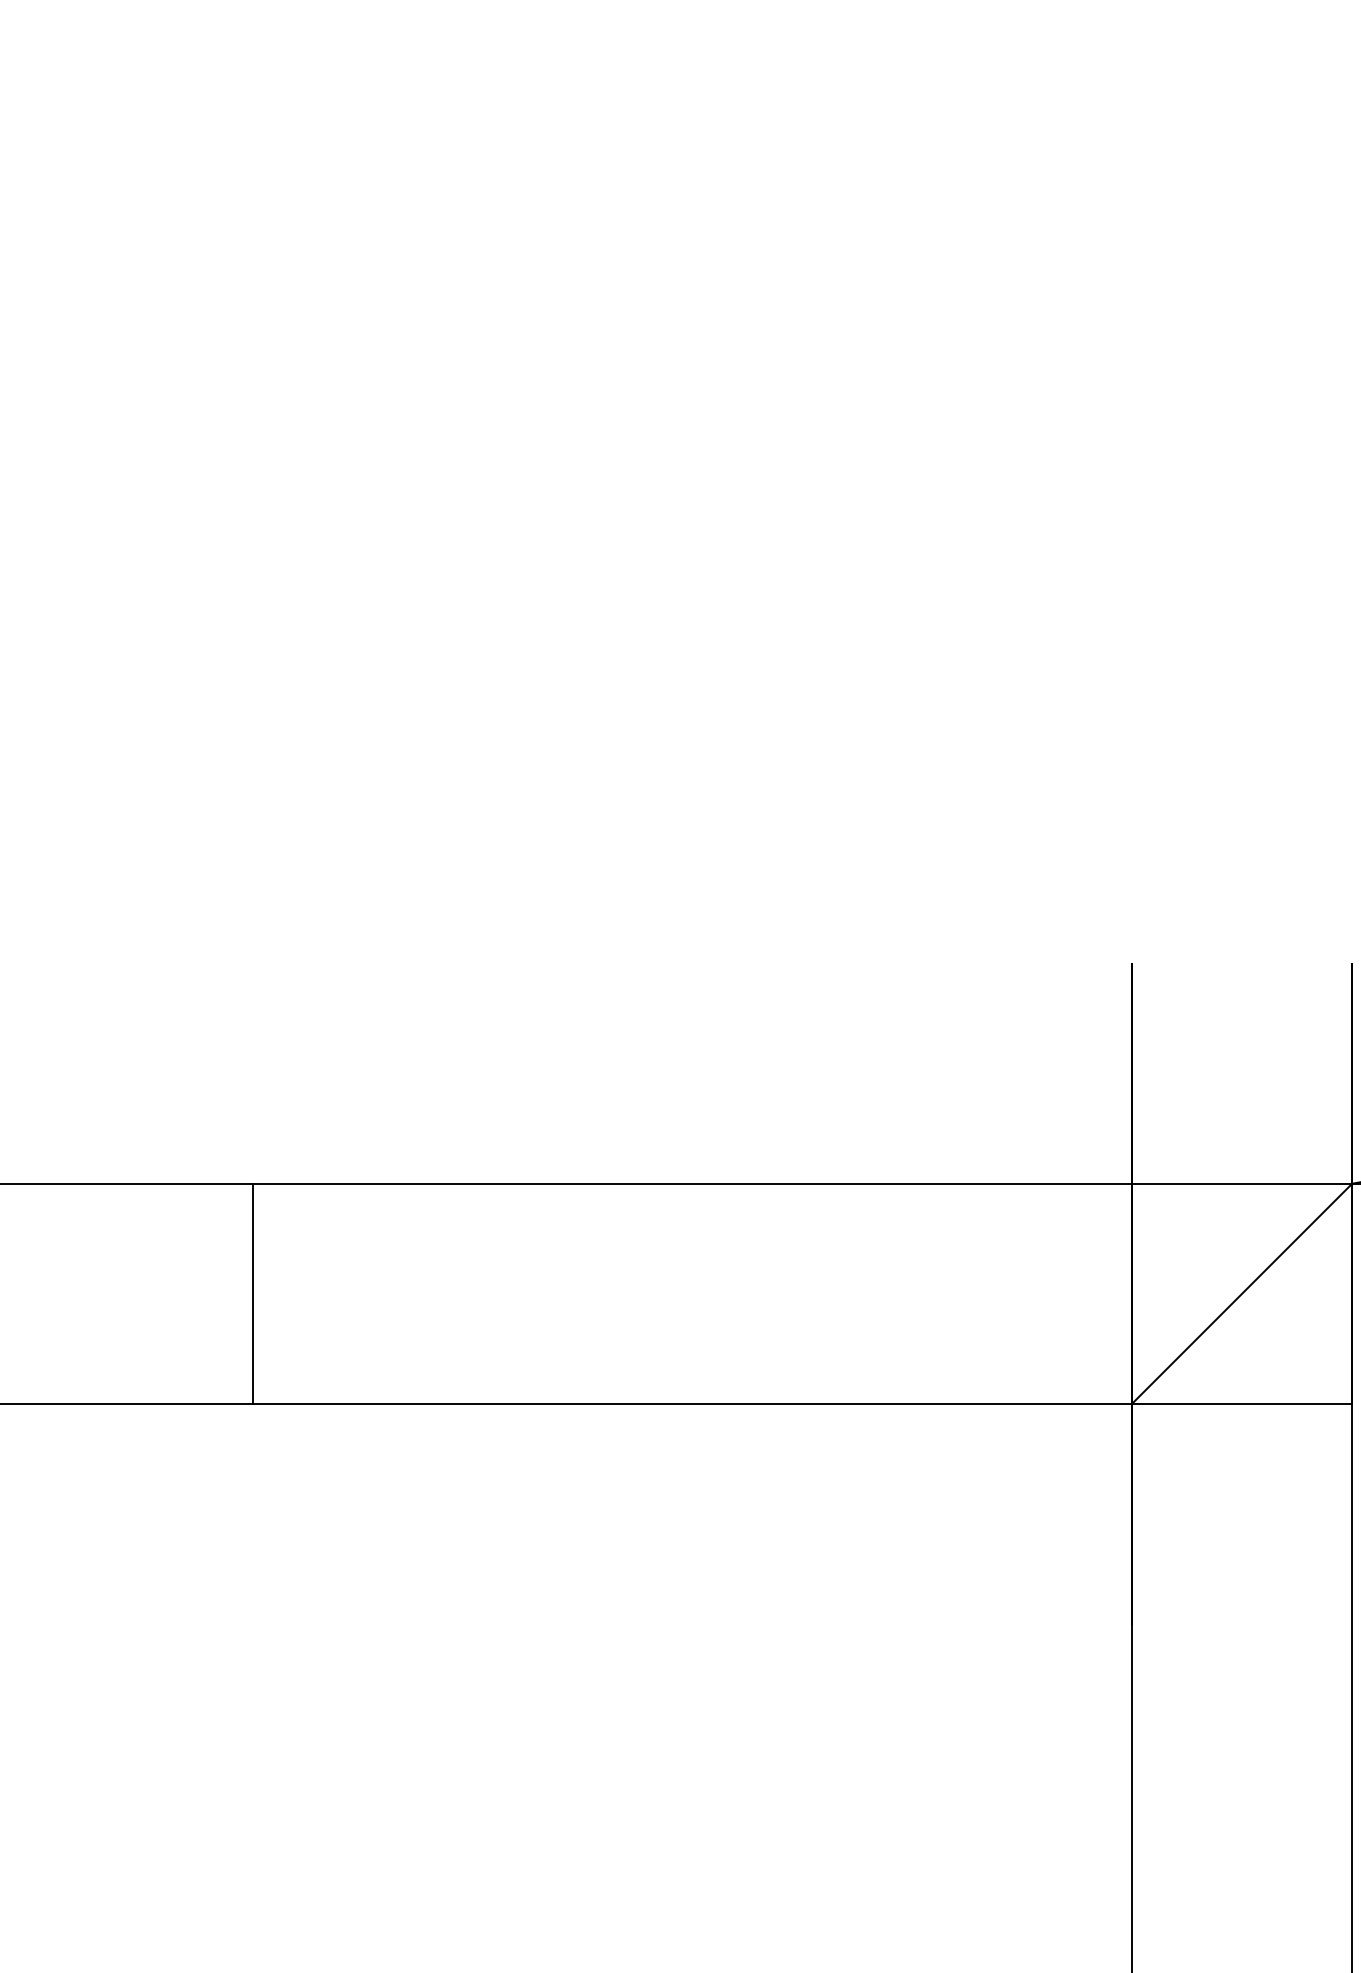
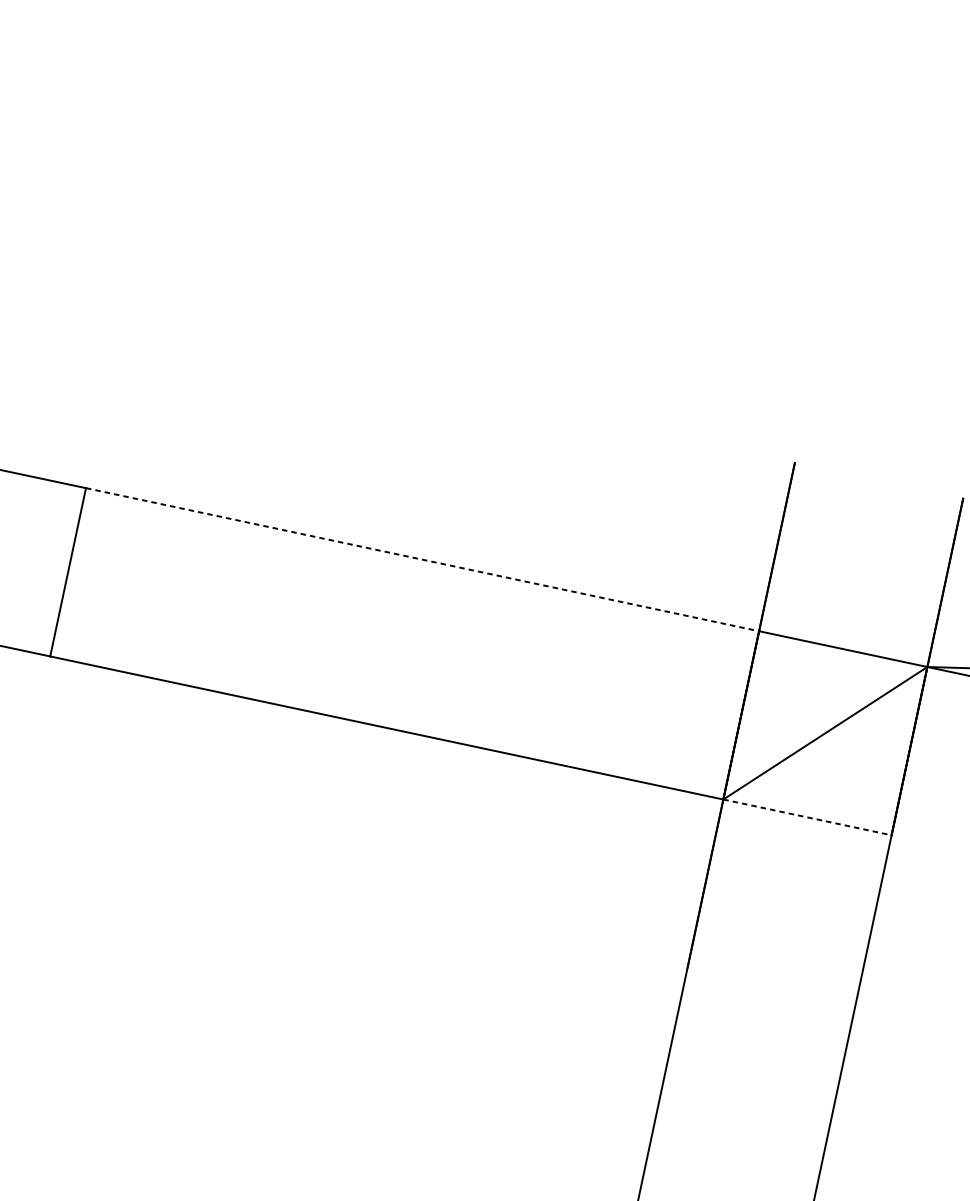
line: (692, 1183) -> (422, 559), solid -> dashed
line: (1242, 1403) -> (807, 817), solid -> dashed

